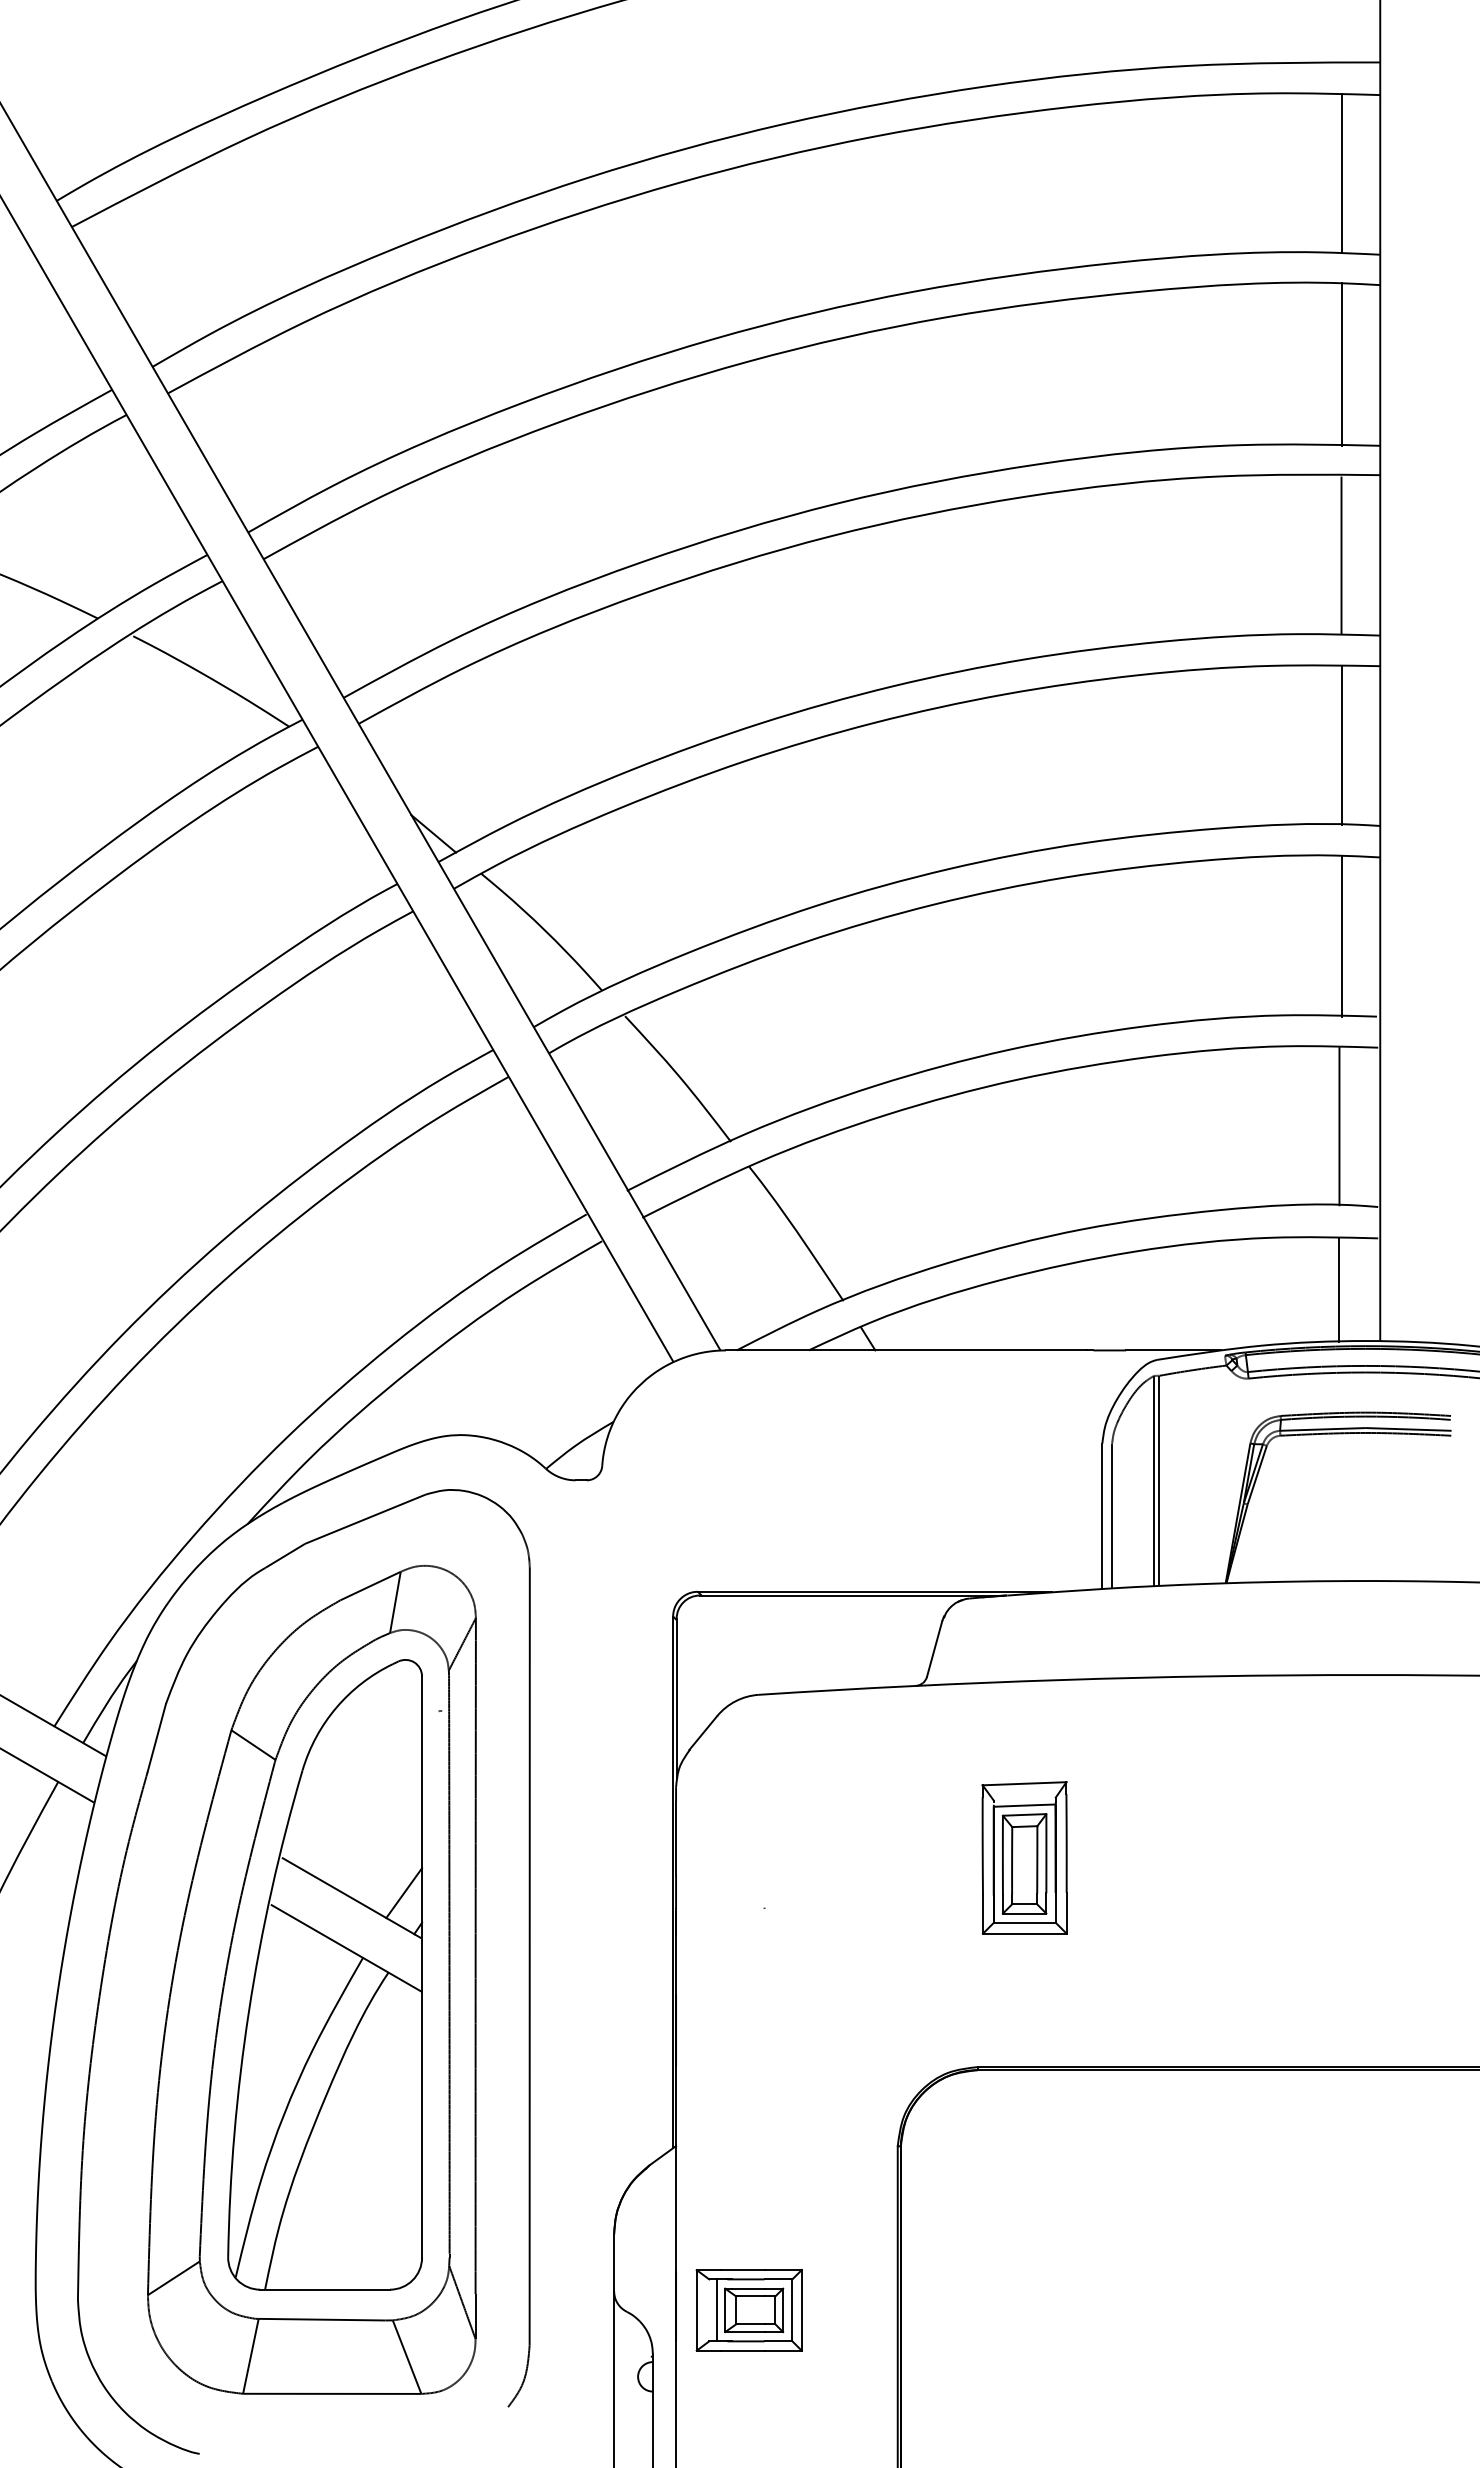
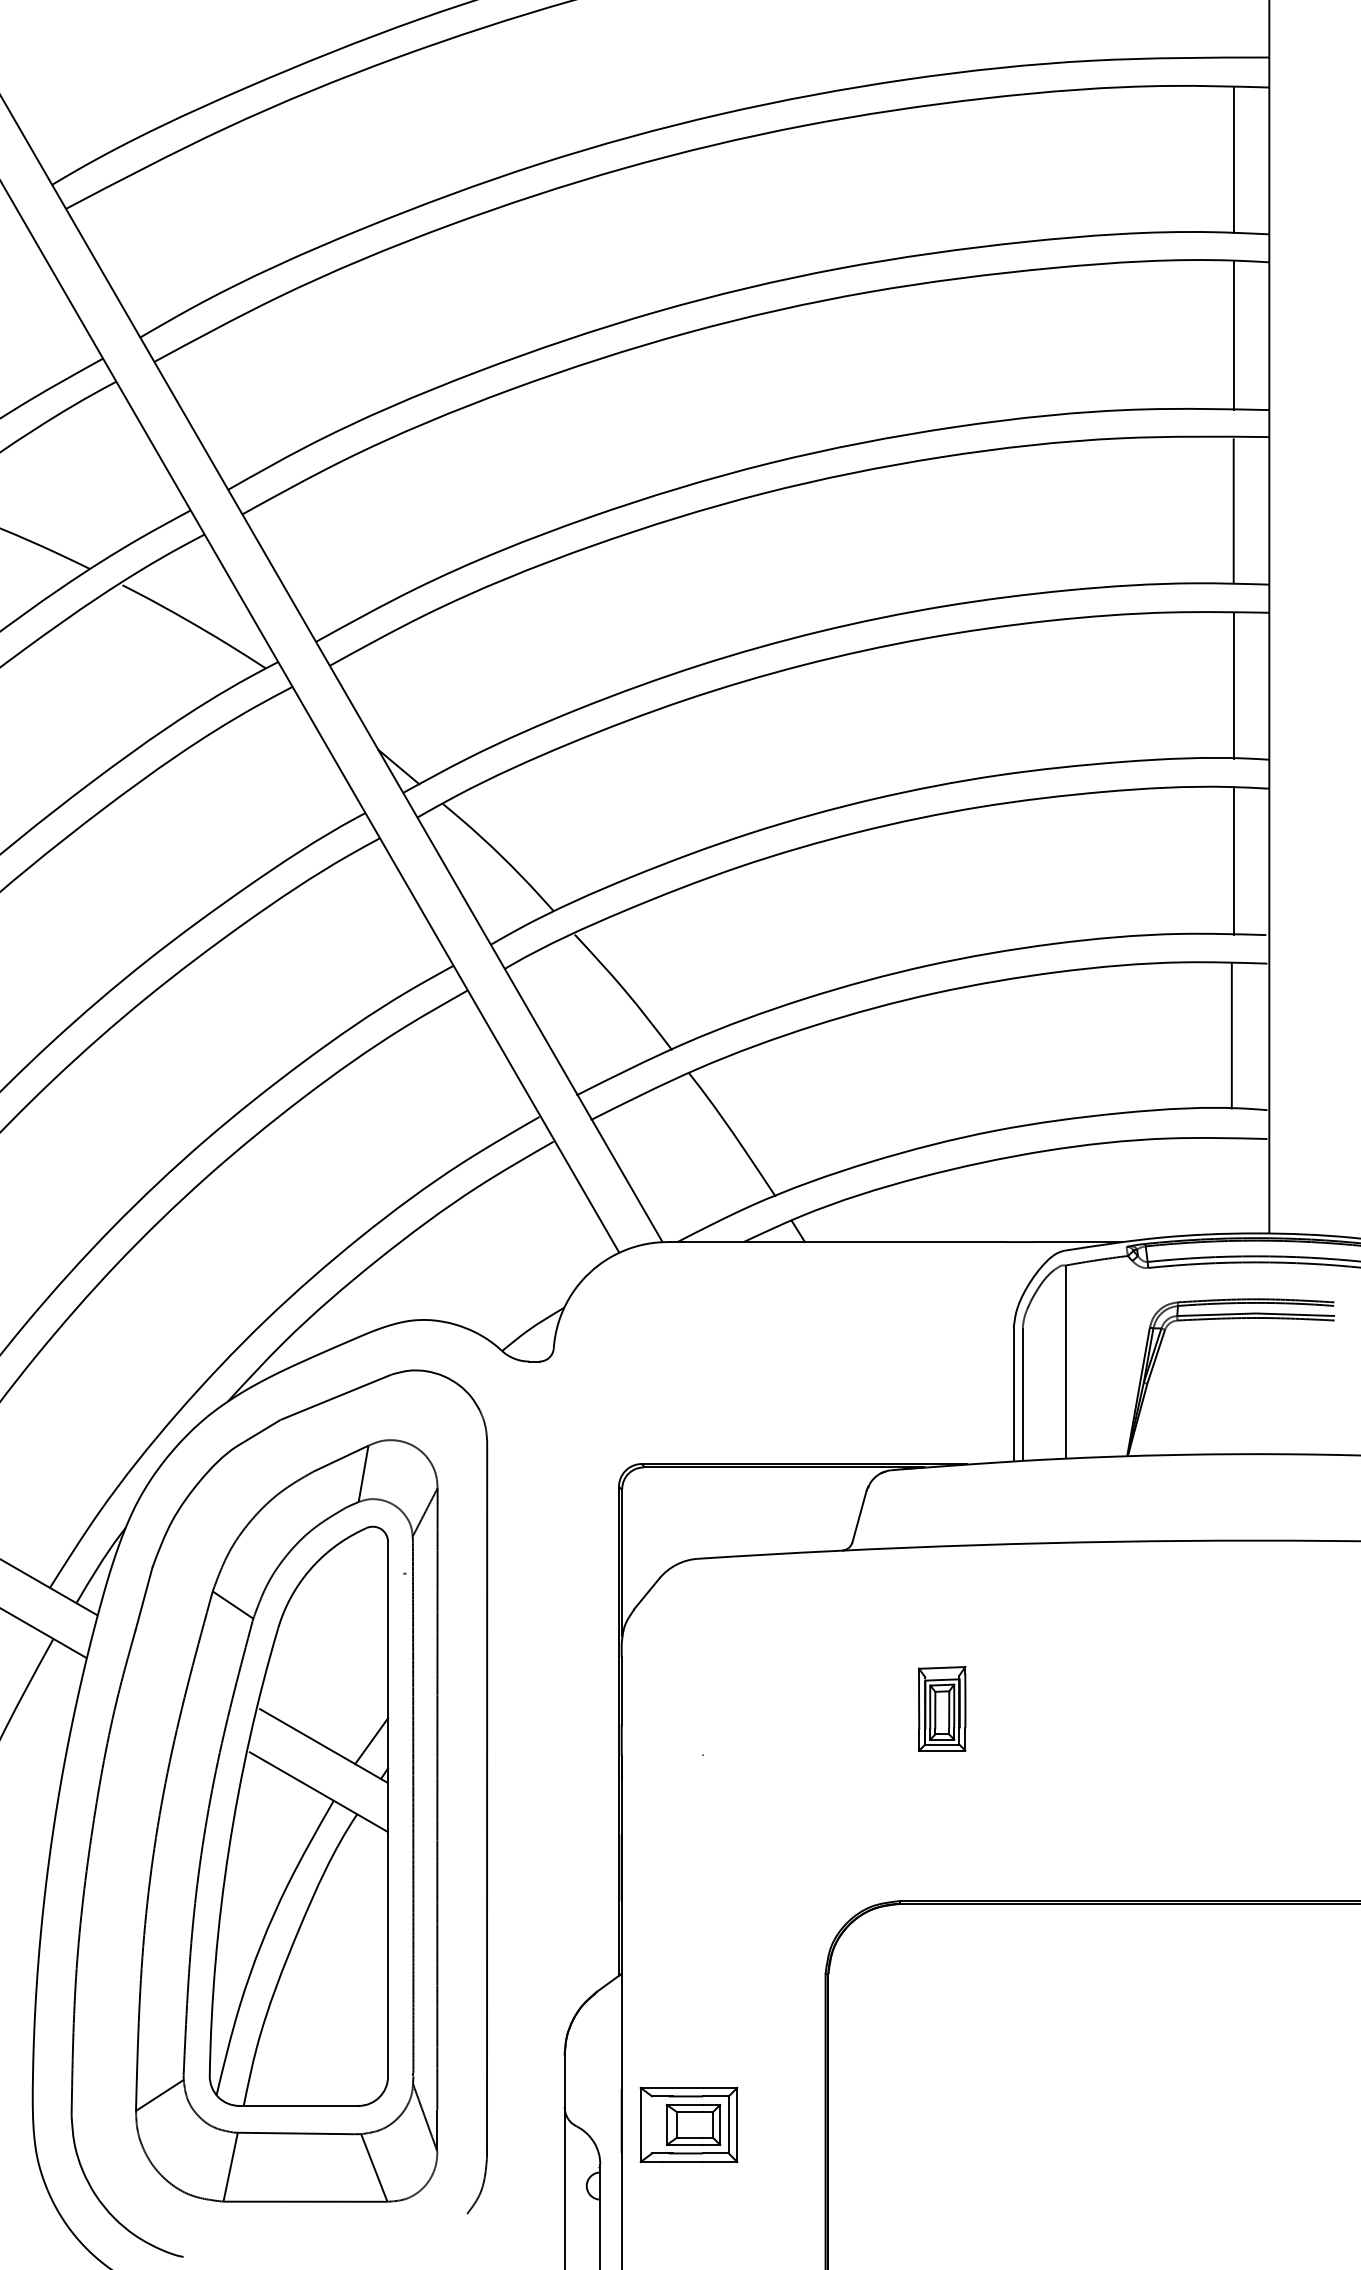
line: (1339, 1290) -> (1231, 1186), removed
line: (1154, 1480) -> (1061, 1361), removed
part: (1024, 1857) -> (942, 1708), size x0.6
line: (717, 2310) -> (659, 2125), removed

